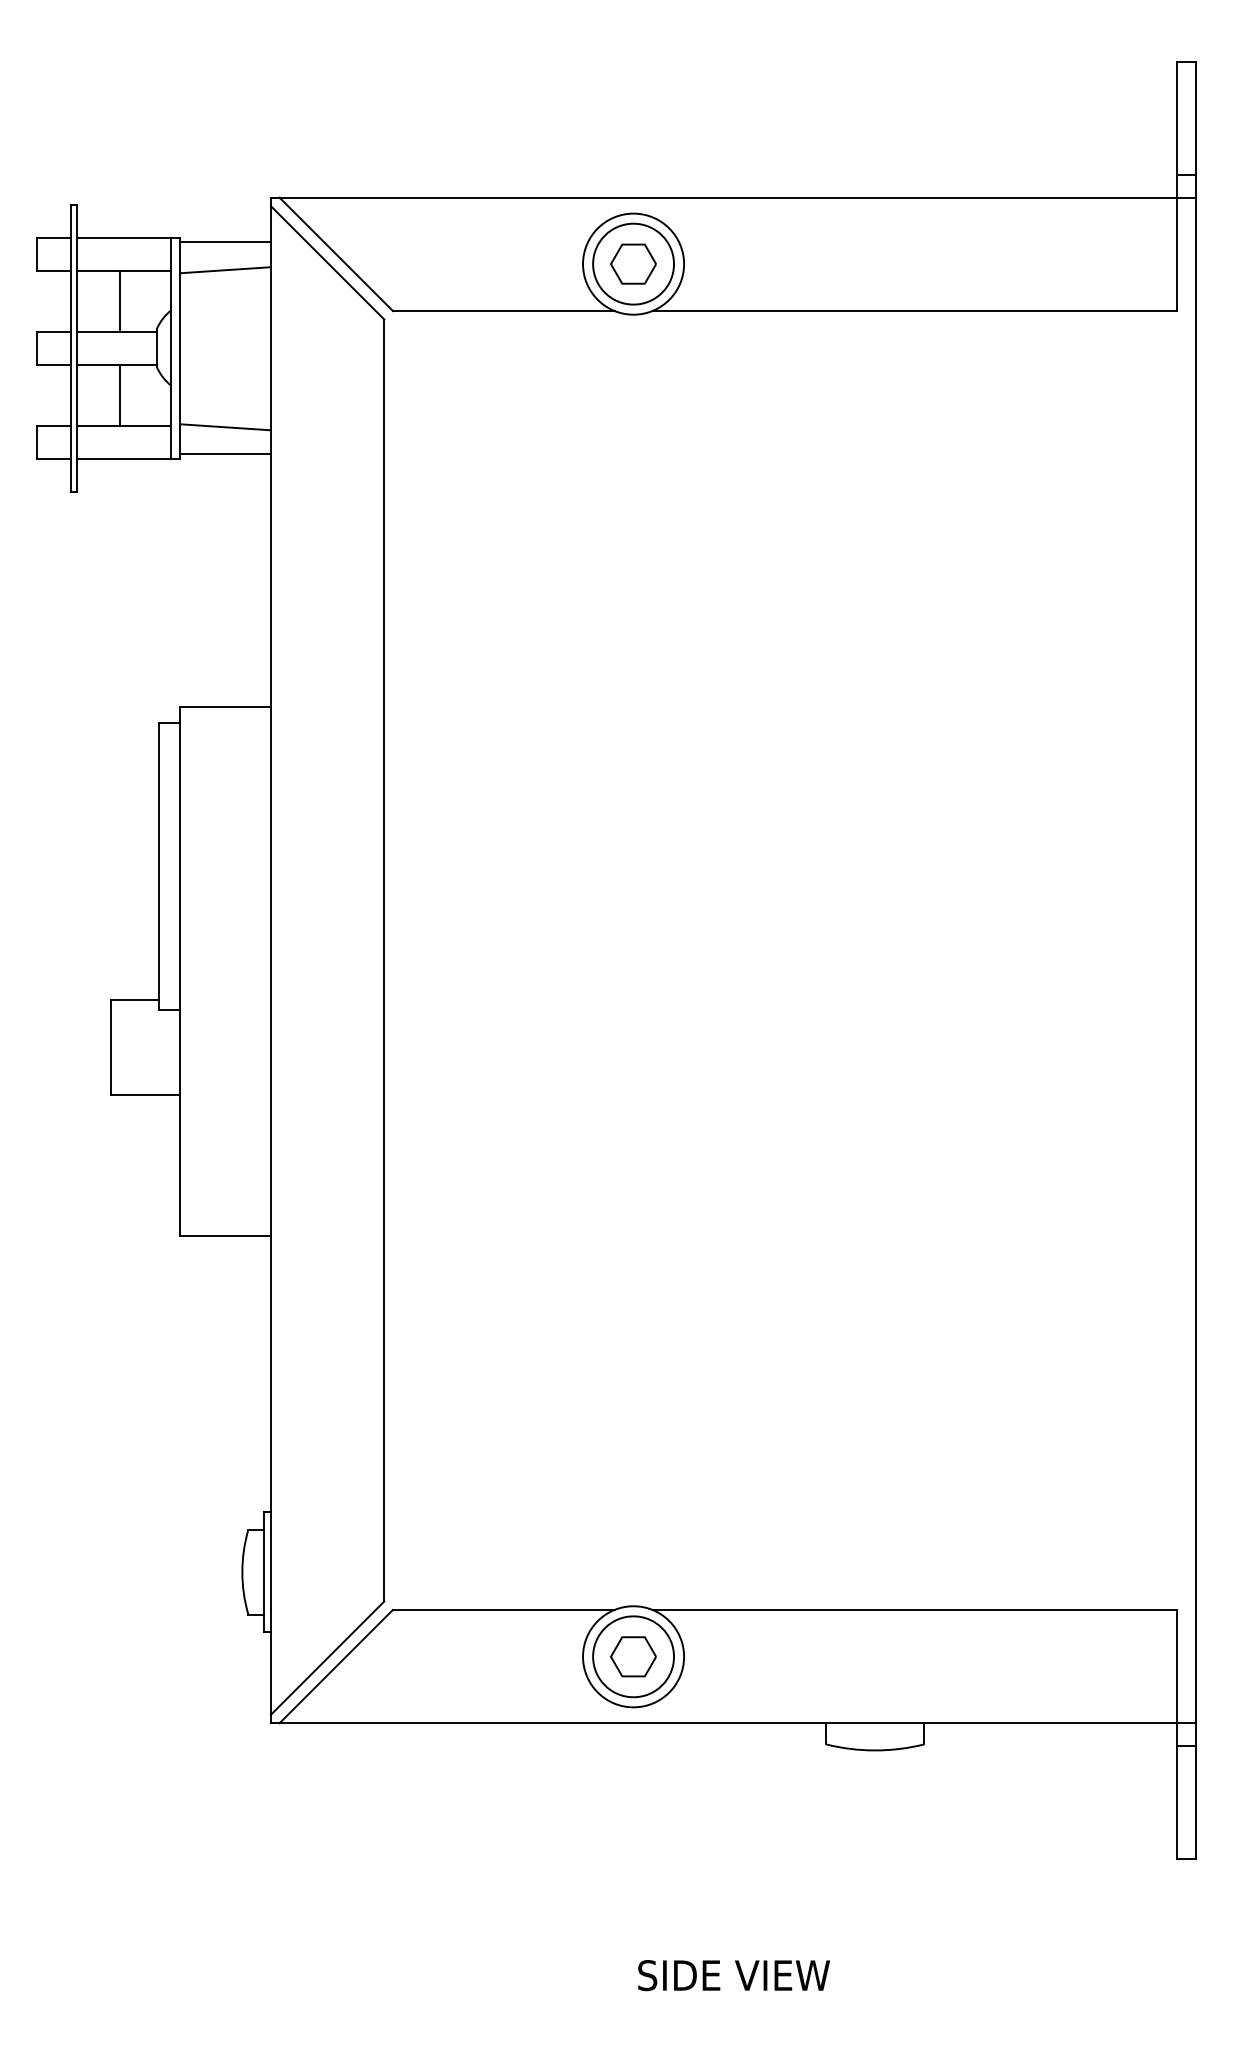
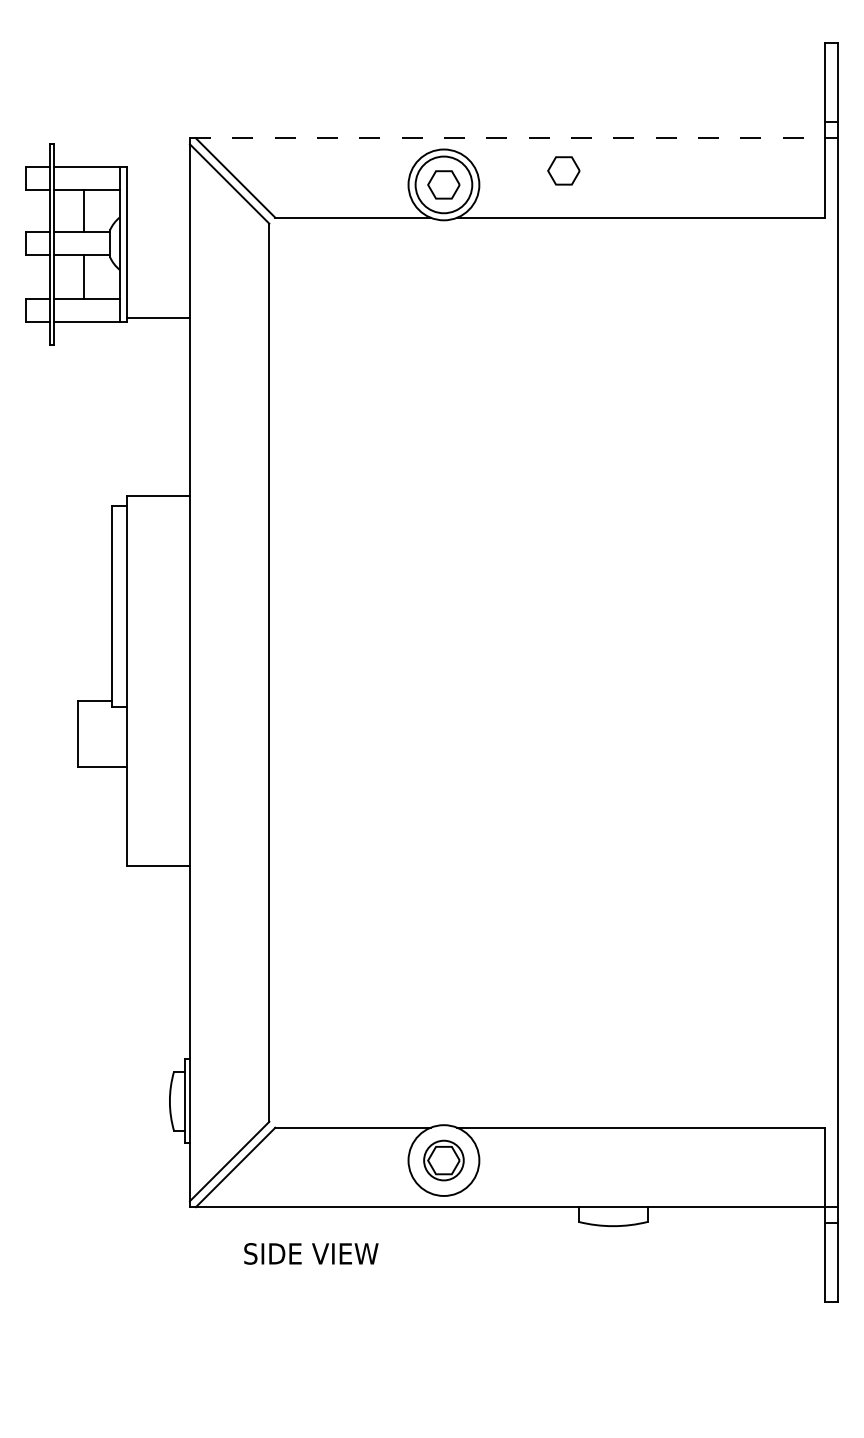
line: (734, 197) -> (514, 138), solid -> dashed
line: (224, 242) -> (157, 169), removed
part: (804, 243) -> (563, 170), added
line: (224, 270) -> (157, 189), removed
line: (224, 427) -> (157, 299), removed
circle: (632, 1656) -> (443, 1160), size x0.7
text: (734, 1975) -> (311, 1253), moved

